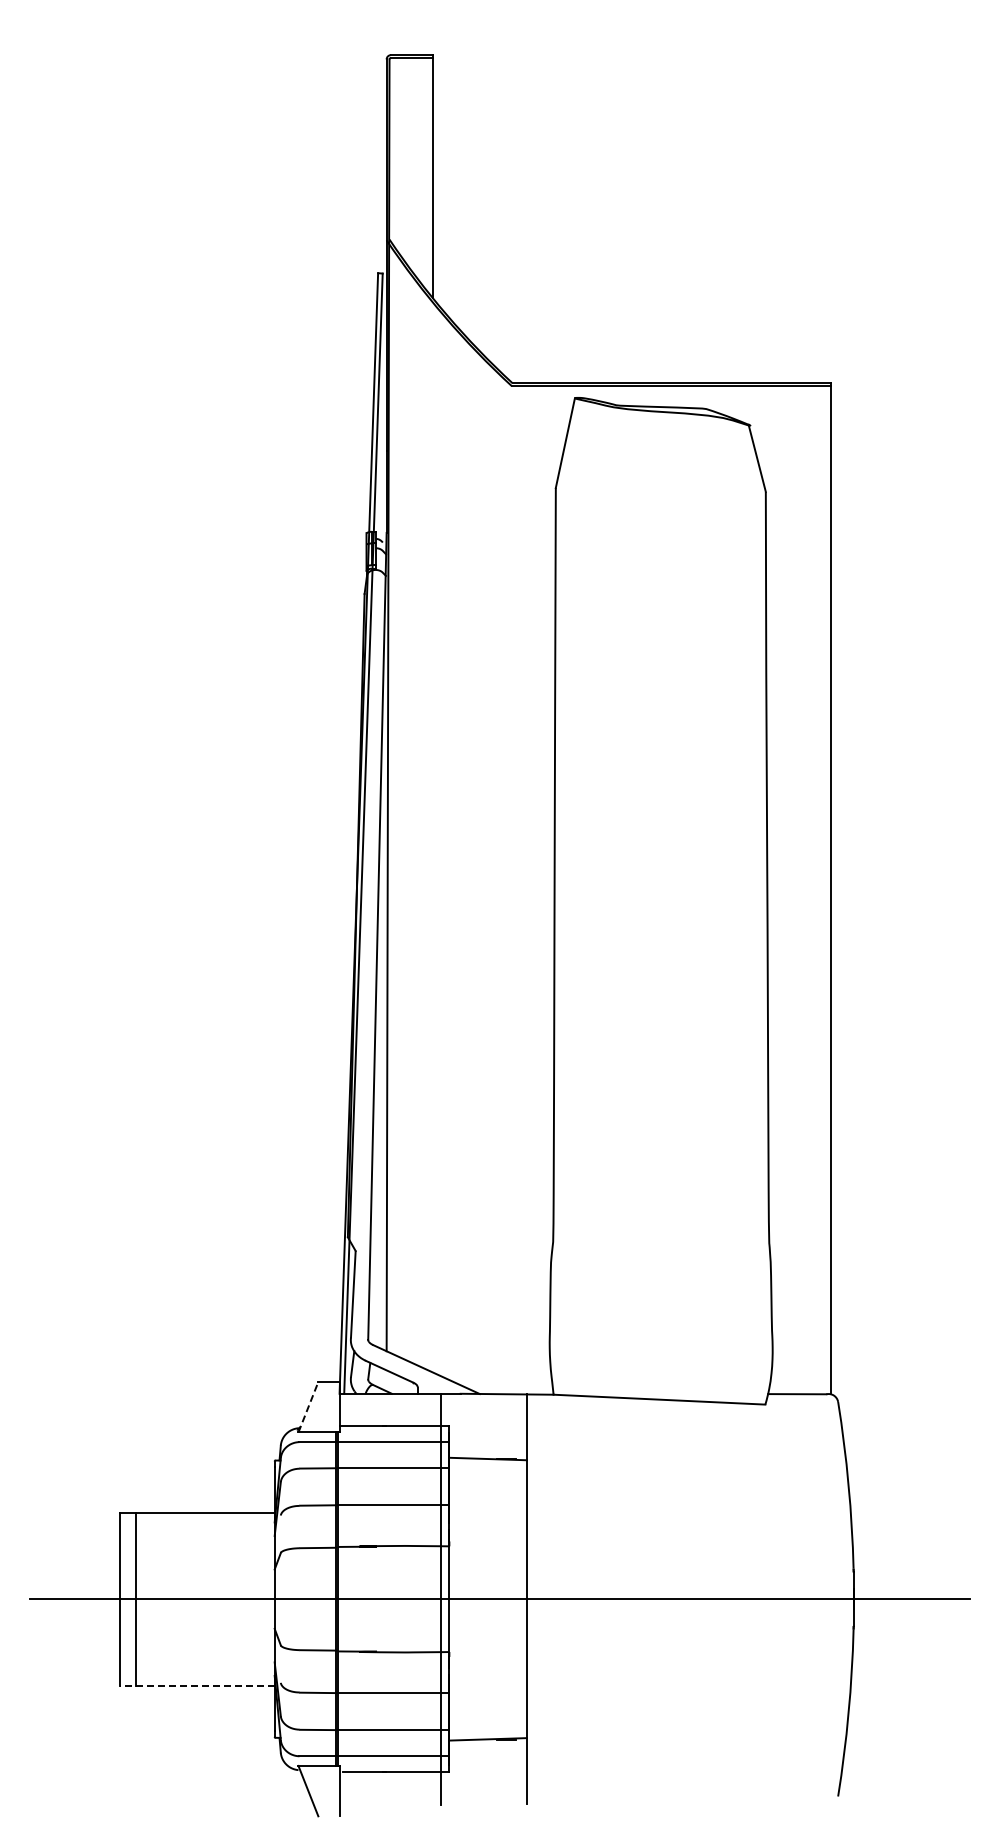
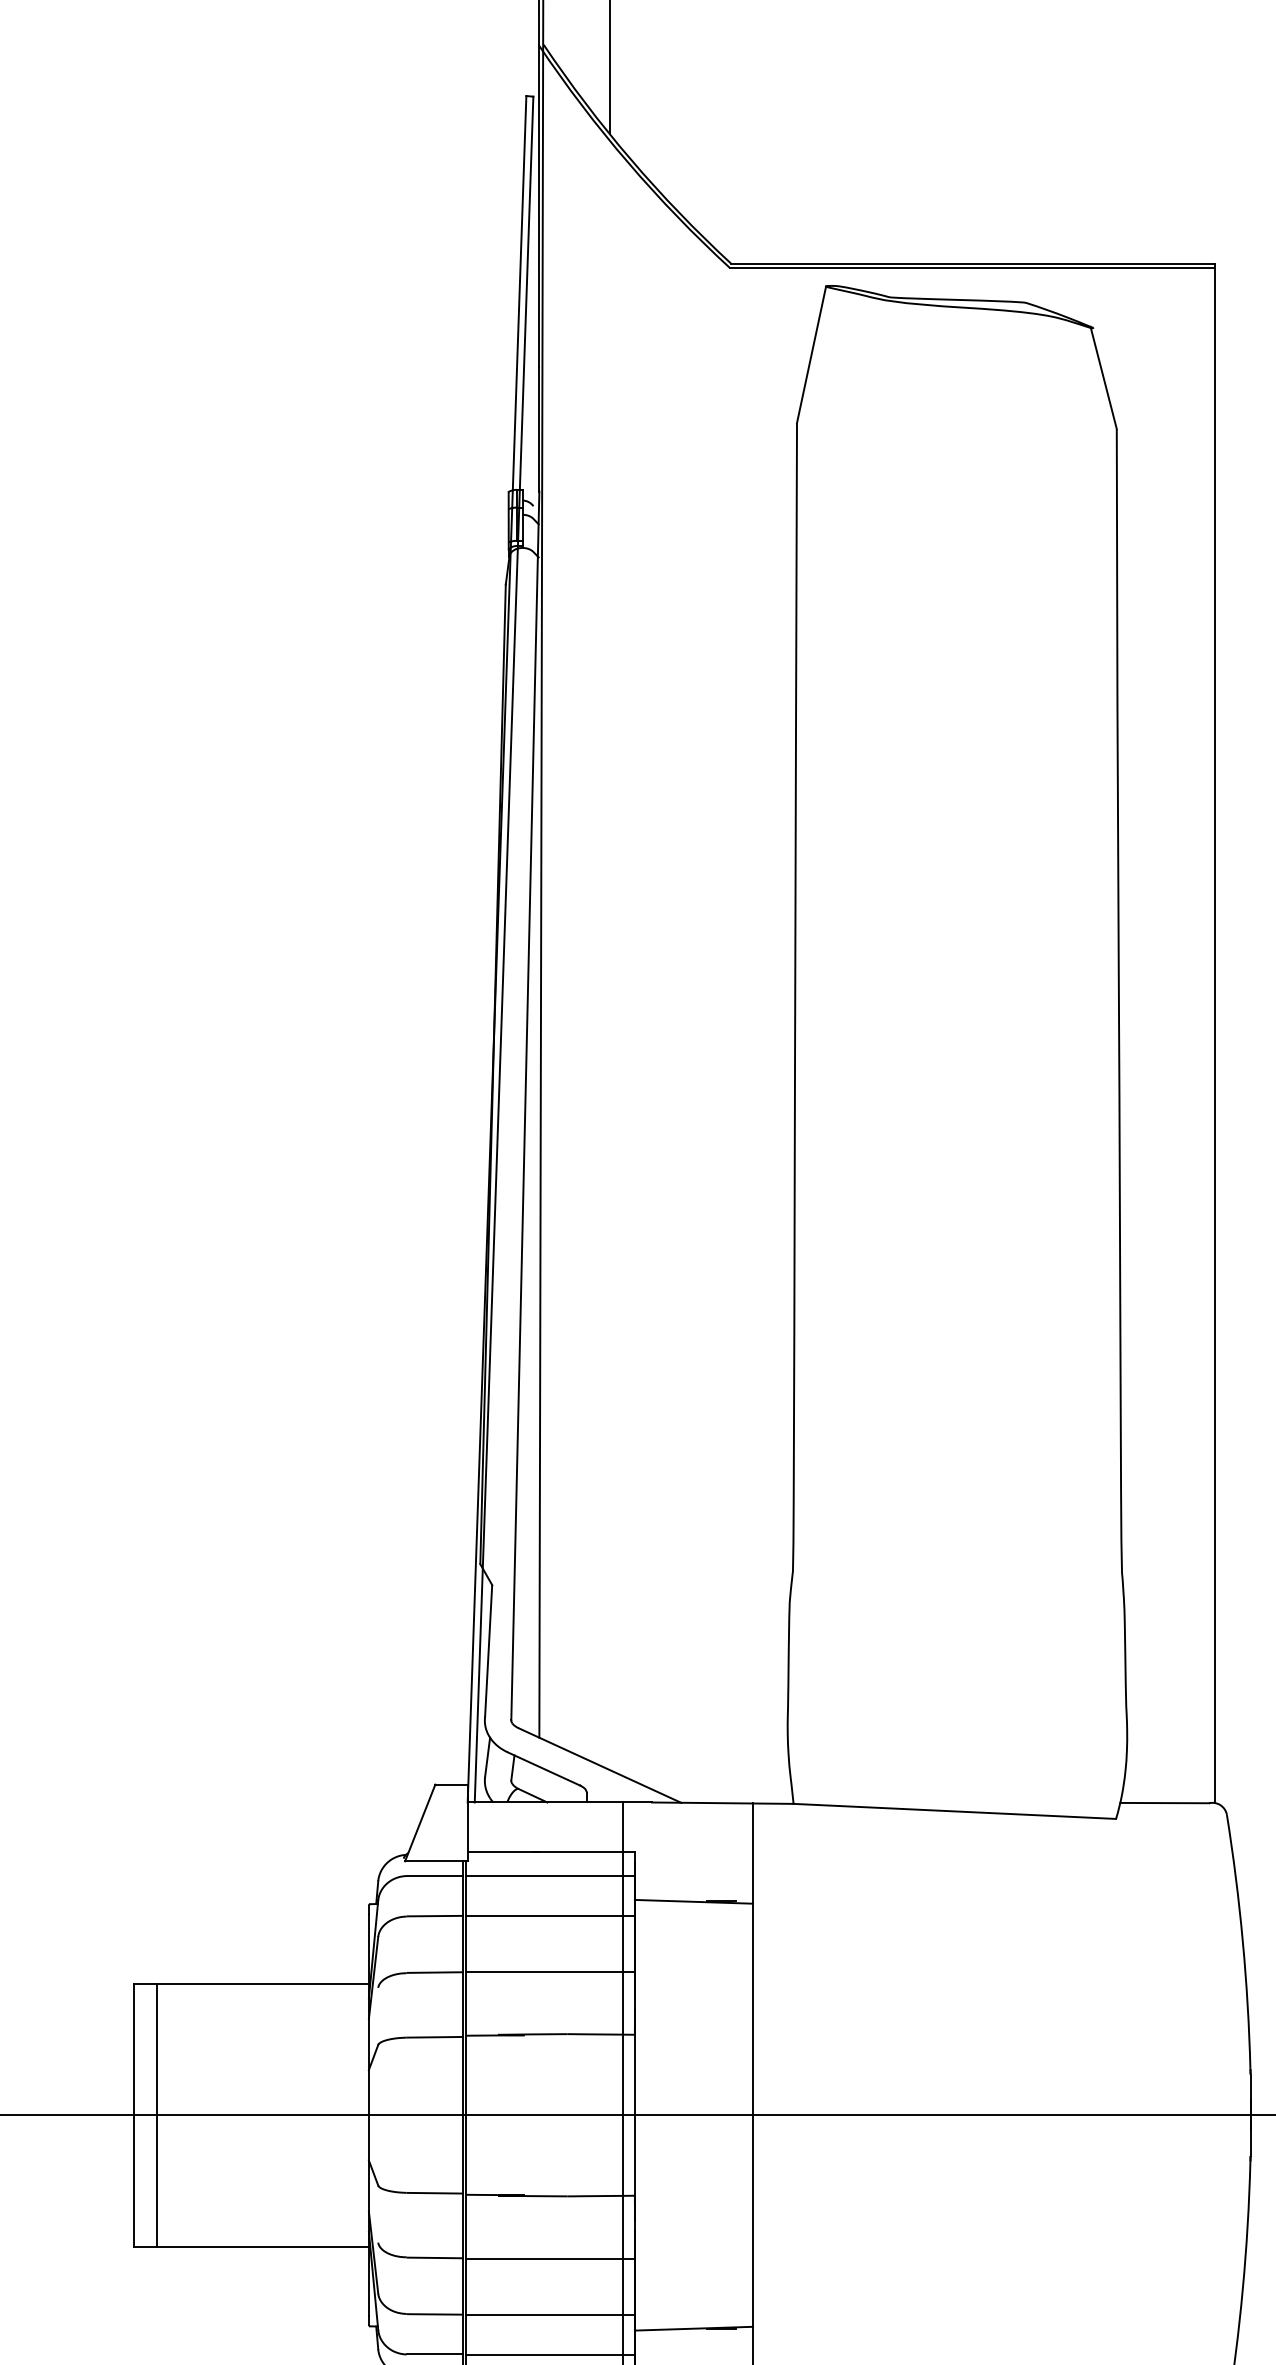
line: (308, 1406) -> (420, 1821), dashed -> solid
line: (197, 1685) -> (251, 2246), dashed -> solid

